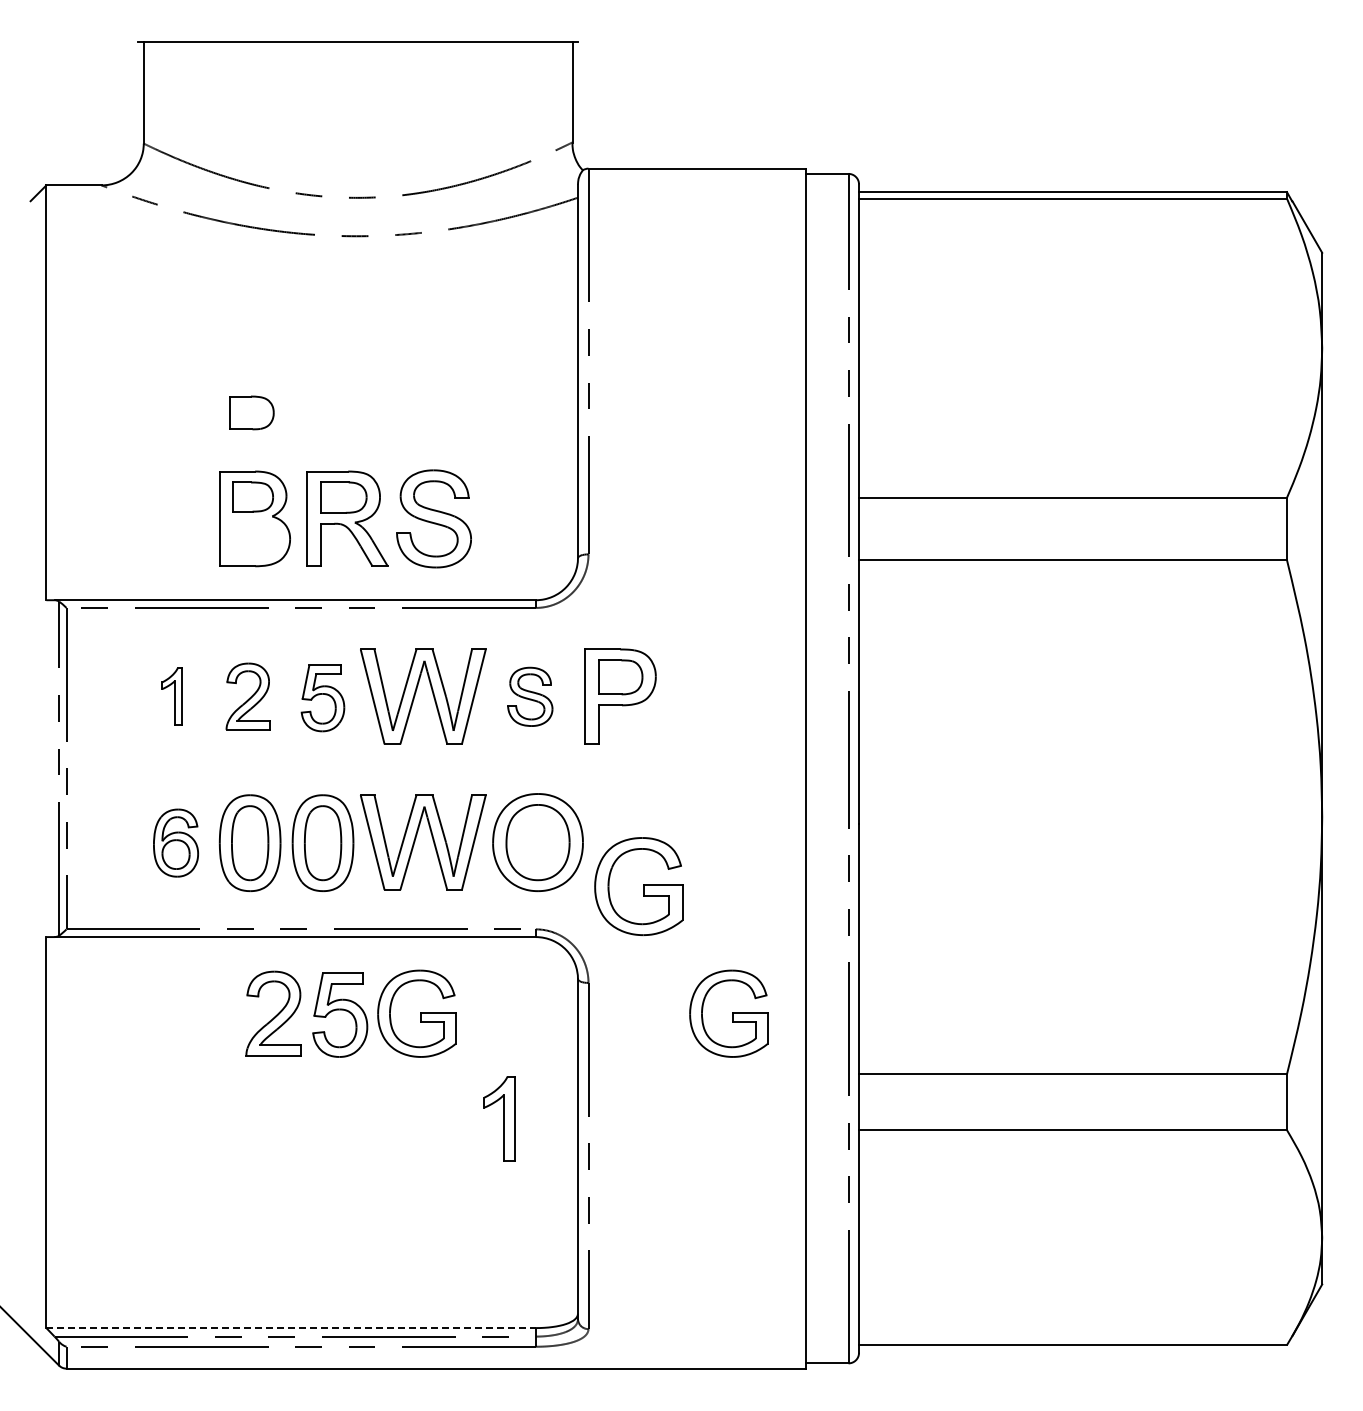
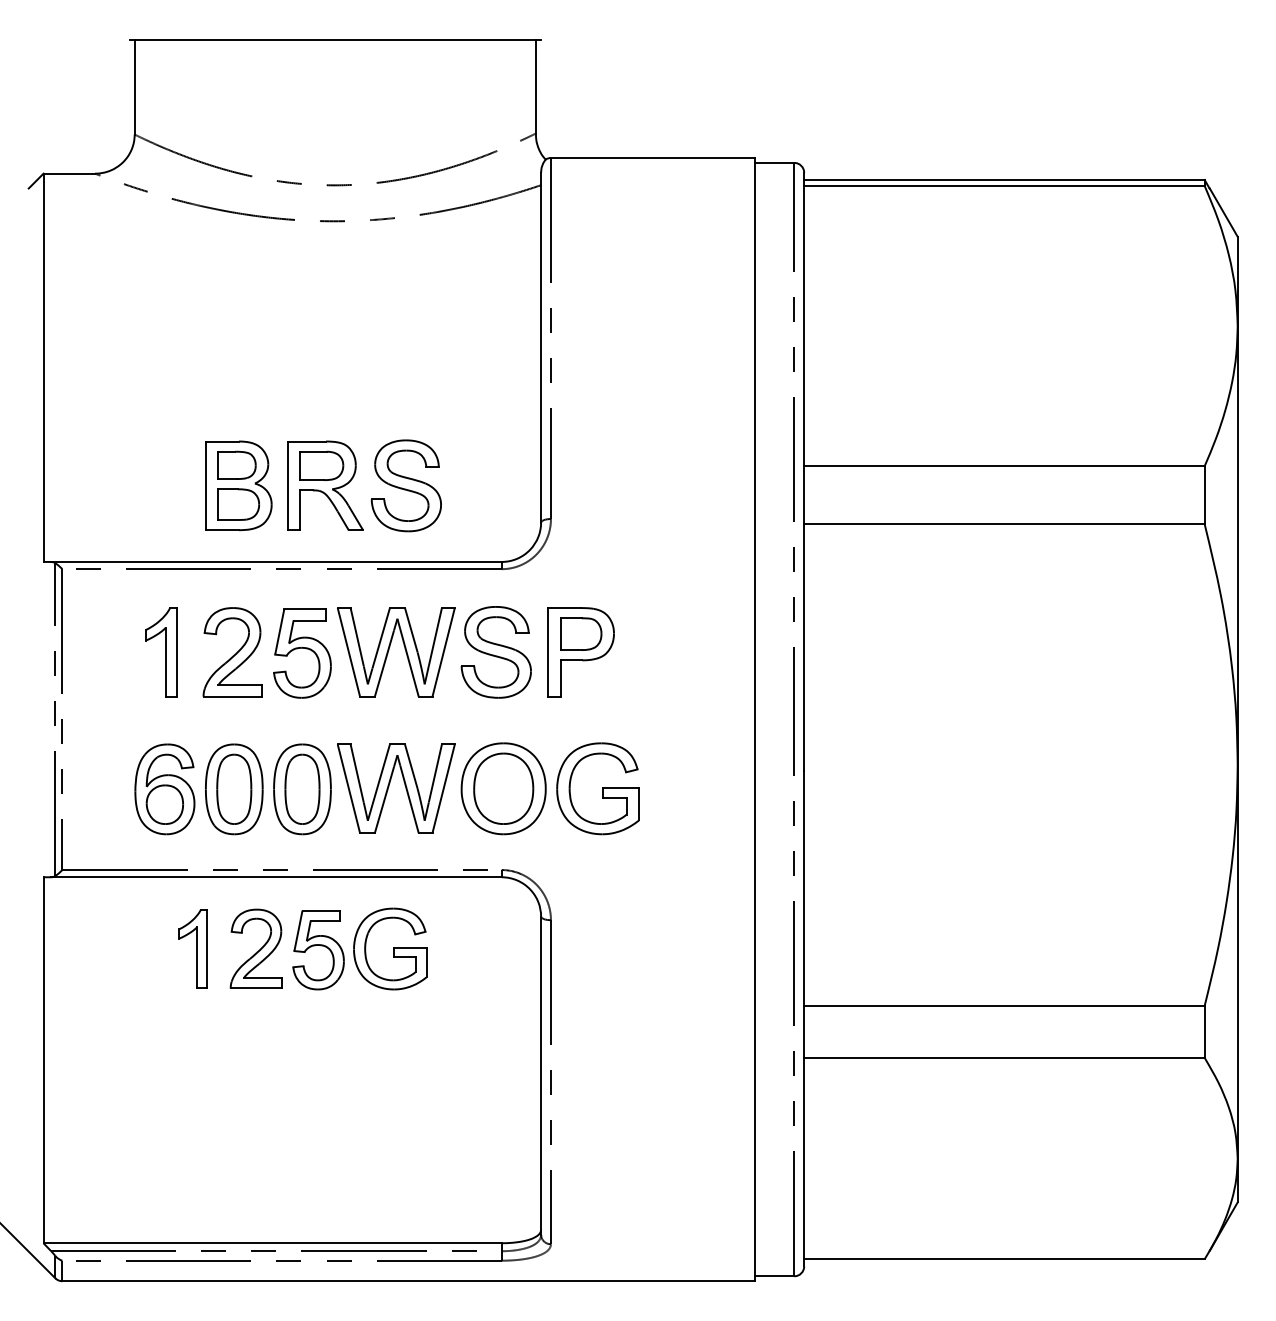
part: (251, 412) -> (238, 504), moved
part: (171, 696) -> (160, 652), size x1.67
part: (247, 696) -> (231, 652), size x1.43
part: (530, 696) -> (496, 652), size x1.67
part: (322, 698) -> (301, 653), size x1.43
part: (175, 842) -> (164, 788), size x1.43
part: (638, 886) -> (597, 788), moved
part: (728, 1013) -> (681, 948), removed
part: (499, 1118) -> (193, 948), moved
line: (291, 1328) -> (272, 1243), dashed -> solid

